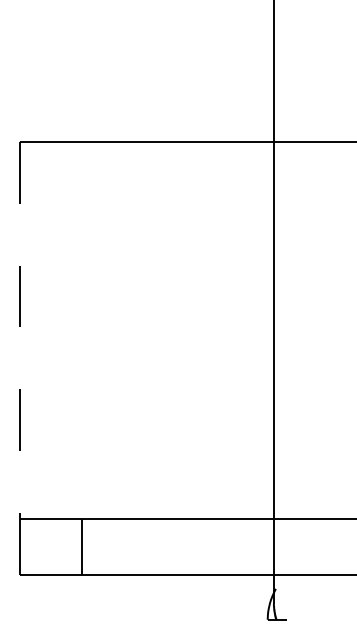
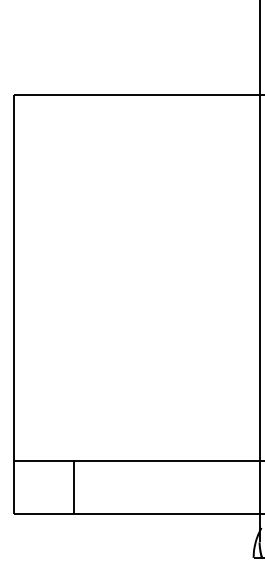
line: (20, 330) -> (14, 277), dashed -> solid

